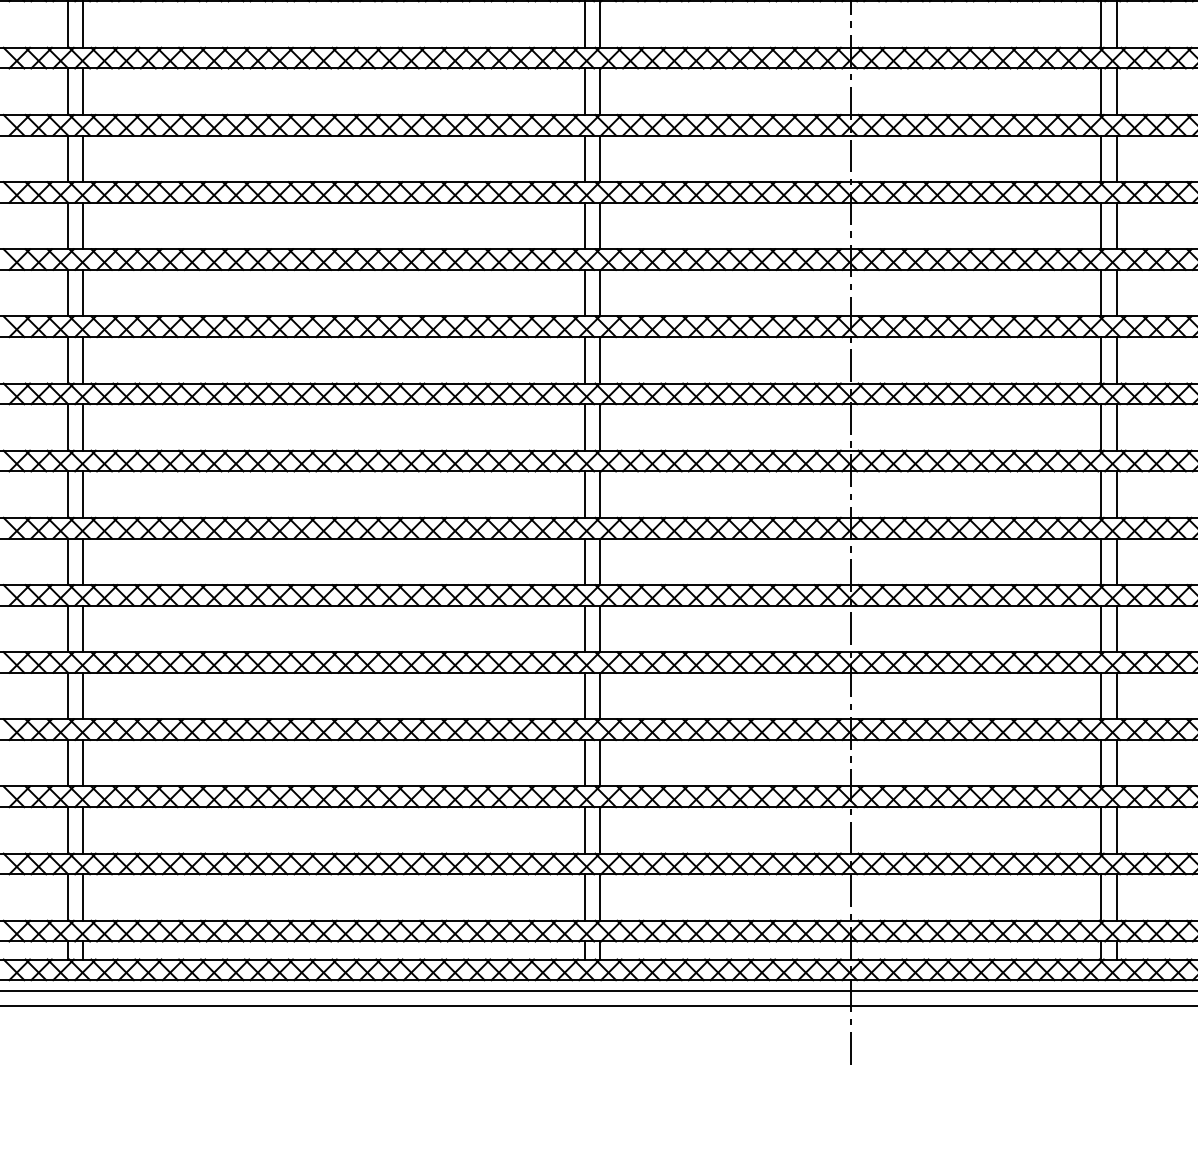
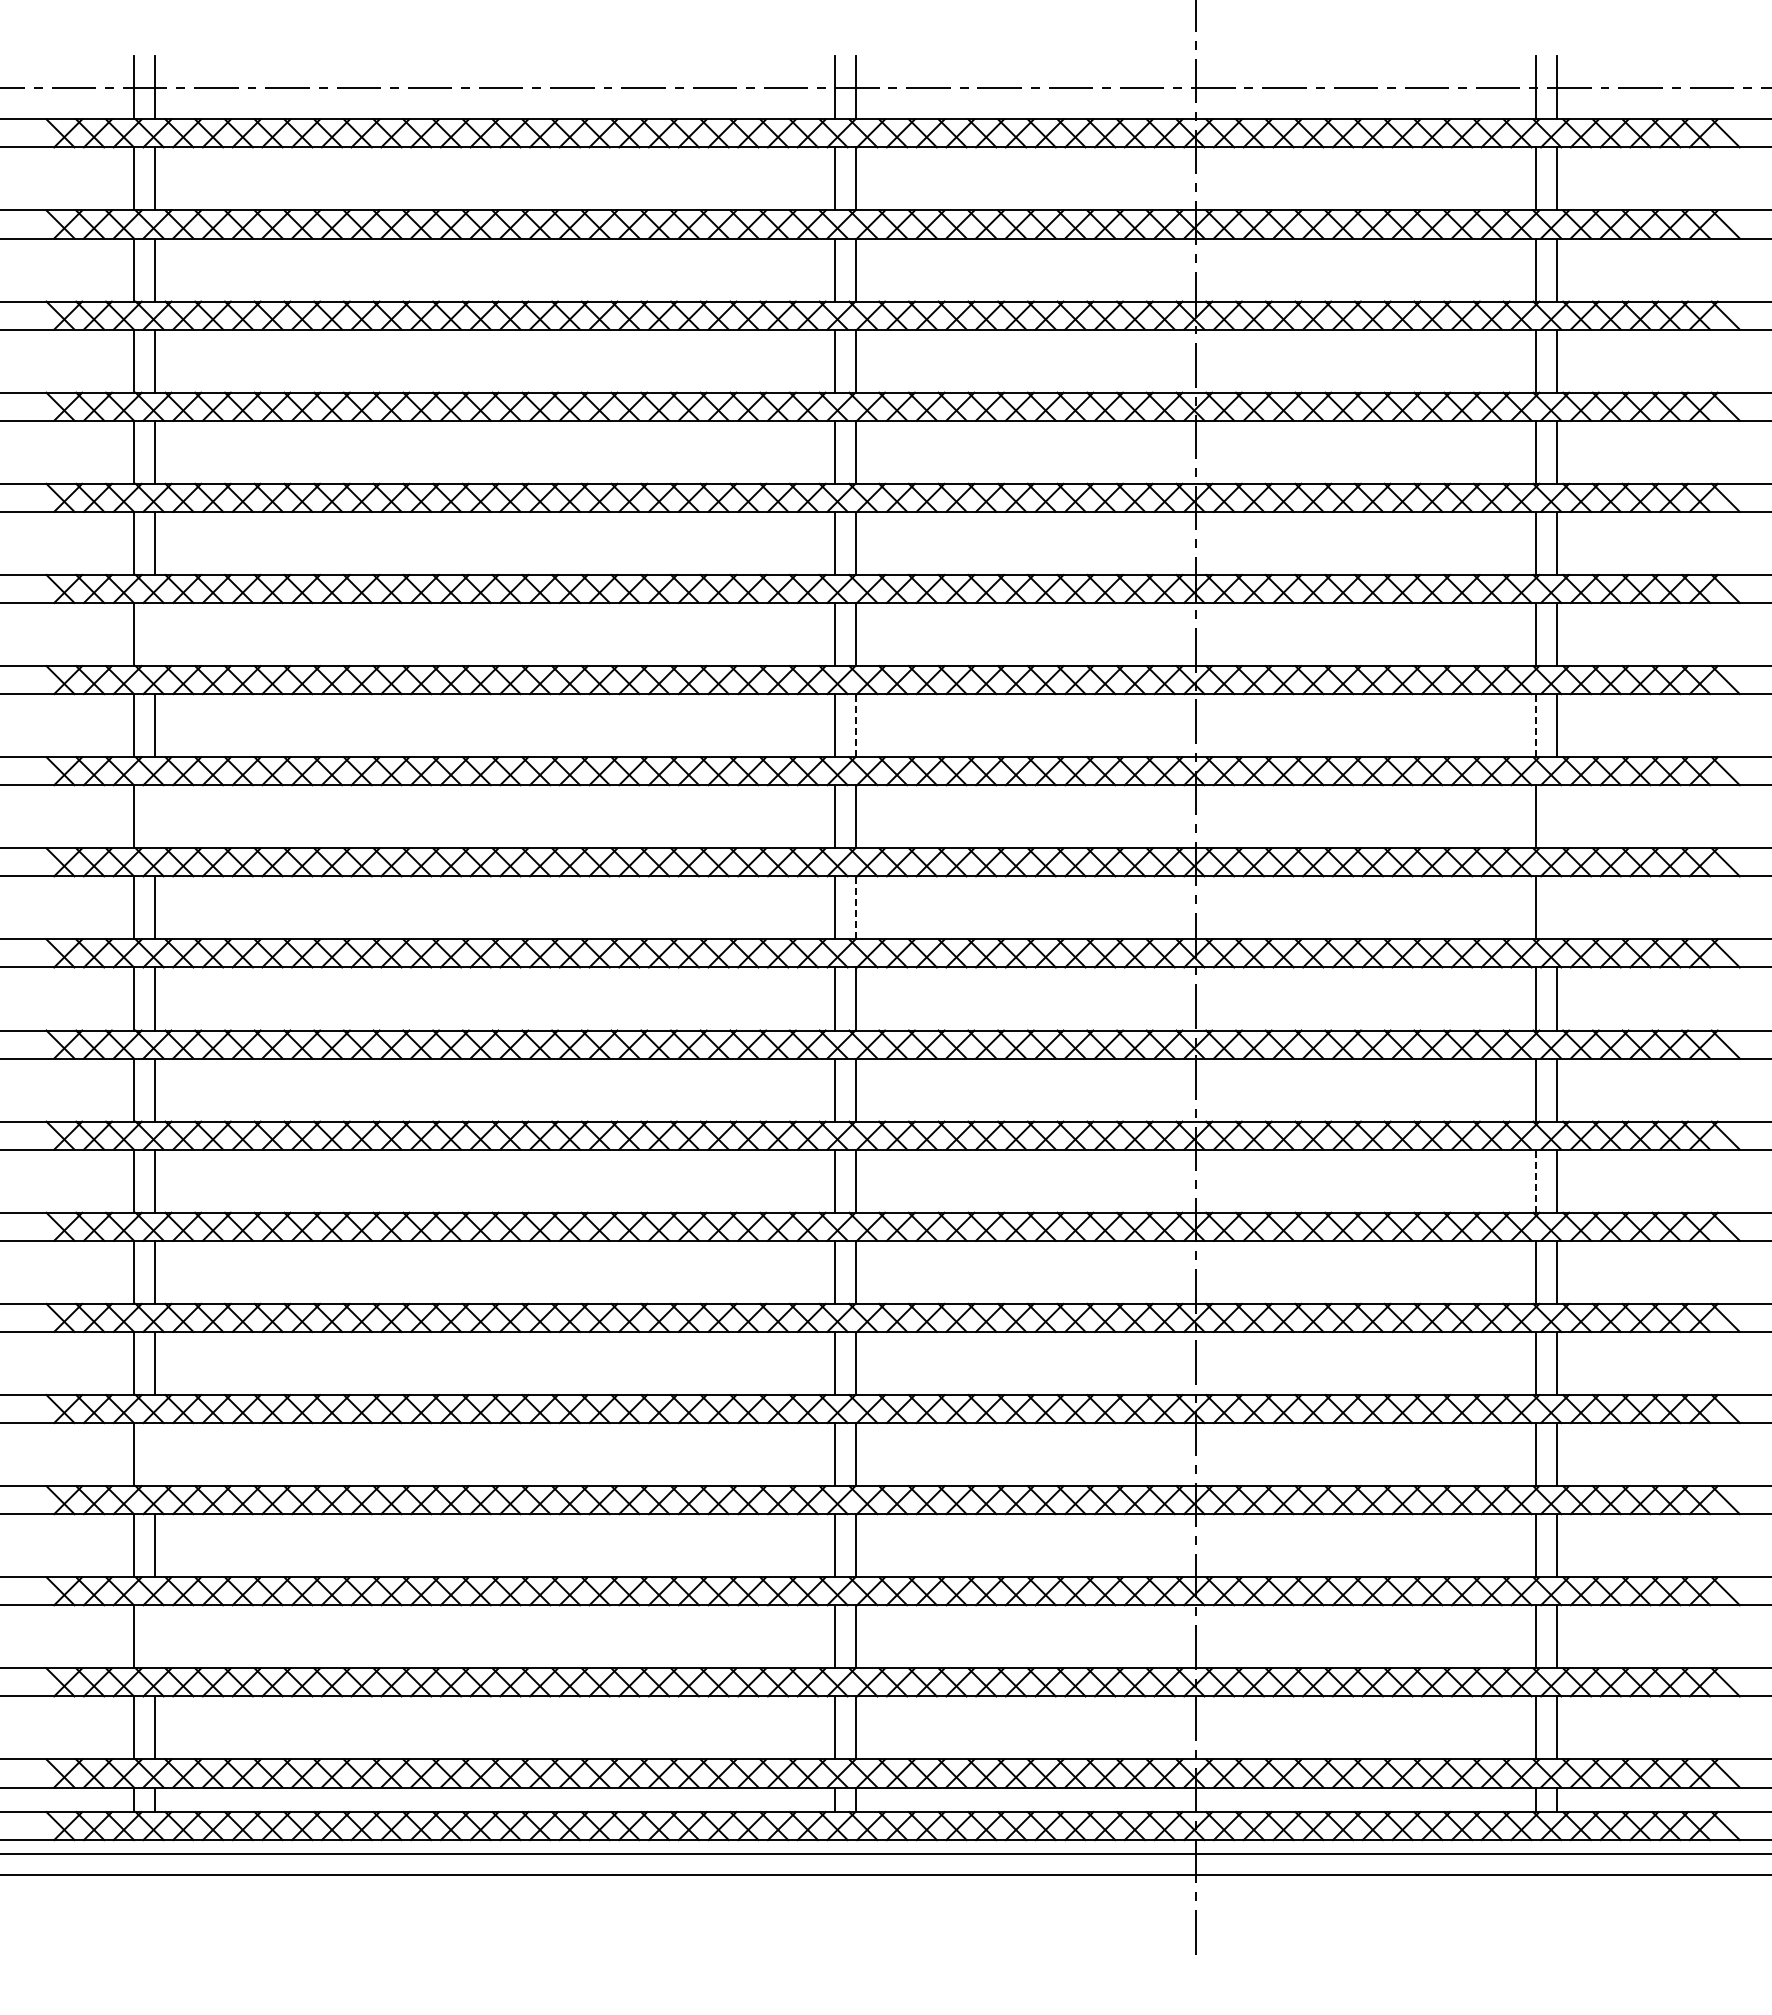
line: (83, 91) -> (154, 634), removed
line: (599, 158) -> (855, 725), solid -> dashed
line: (1101, 158) -> (1535, 725), solid -> dashed
line: (83, 225) -> (154, 816), removed
line: (1116, 225) -> (1556, 816), removed
line: (599, 292) -> (855, 907), solid -> dashed
line: (1116, 292) -> (1556, 907), removed
line: (1101, 494) -> (1535, 1181), solid -> dashed
line: (83, 696) -> (154, 1454), removed
line: (83, 830) -> (154, 1636), removed

